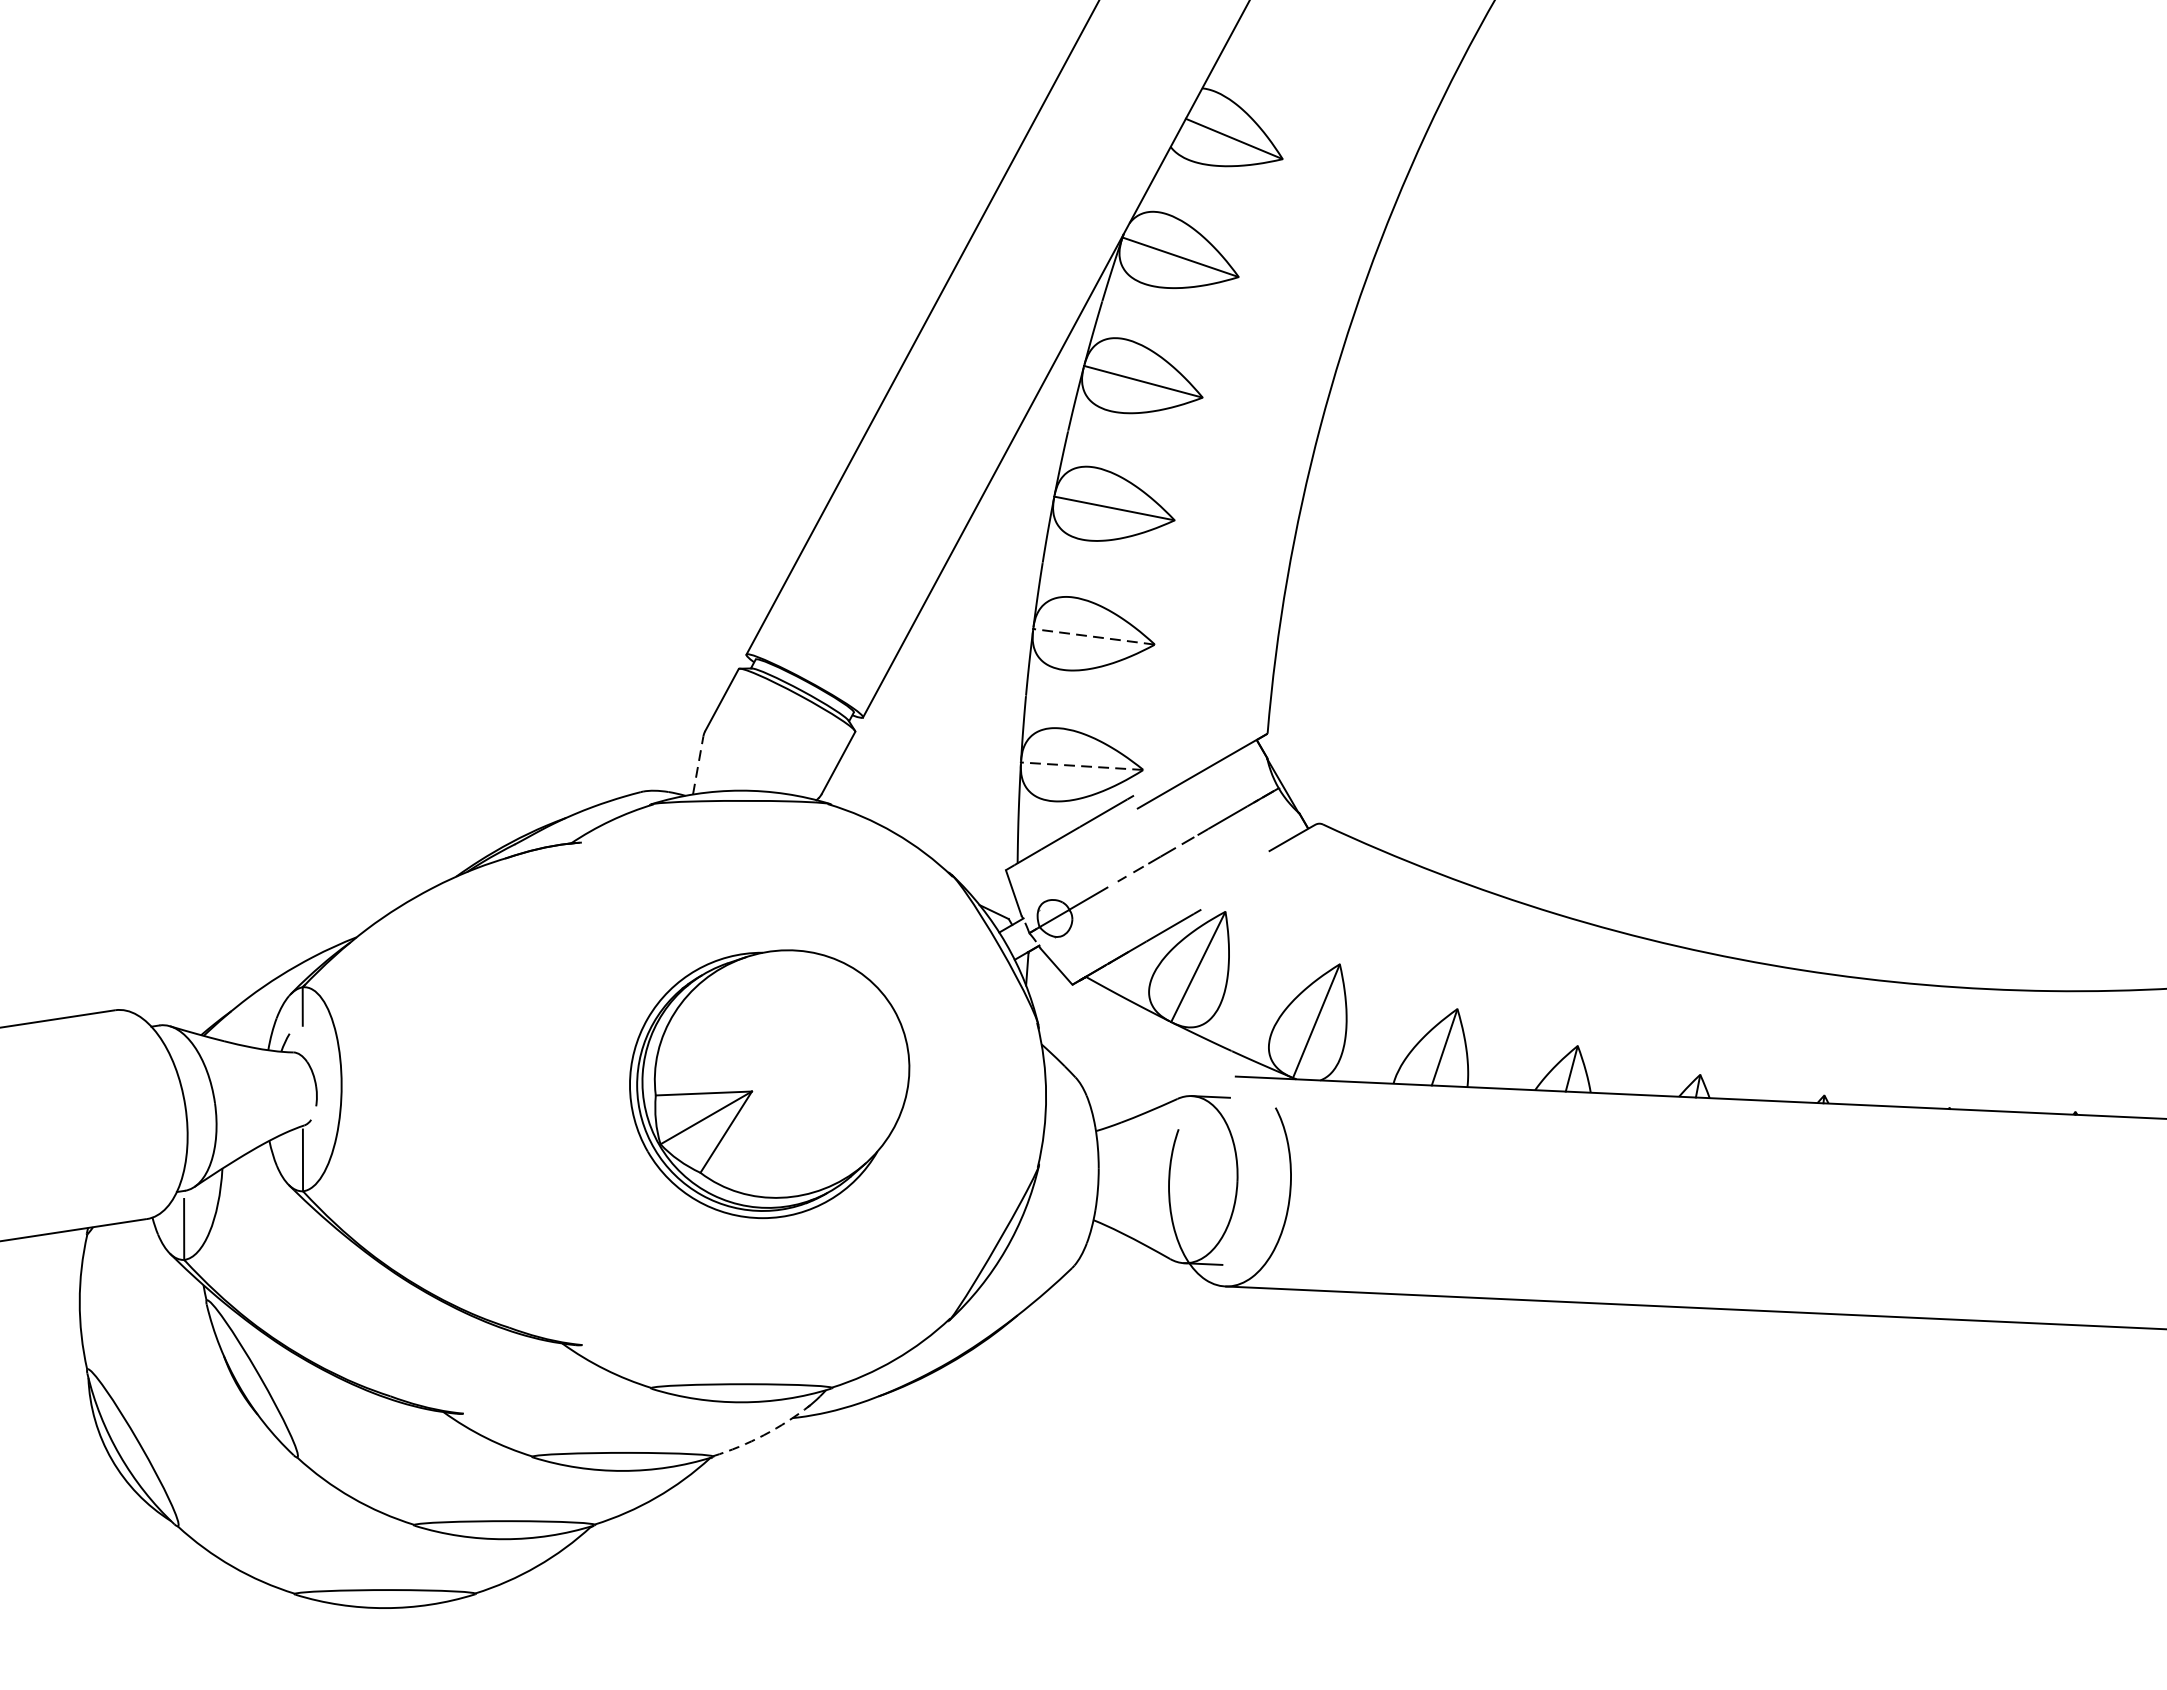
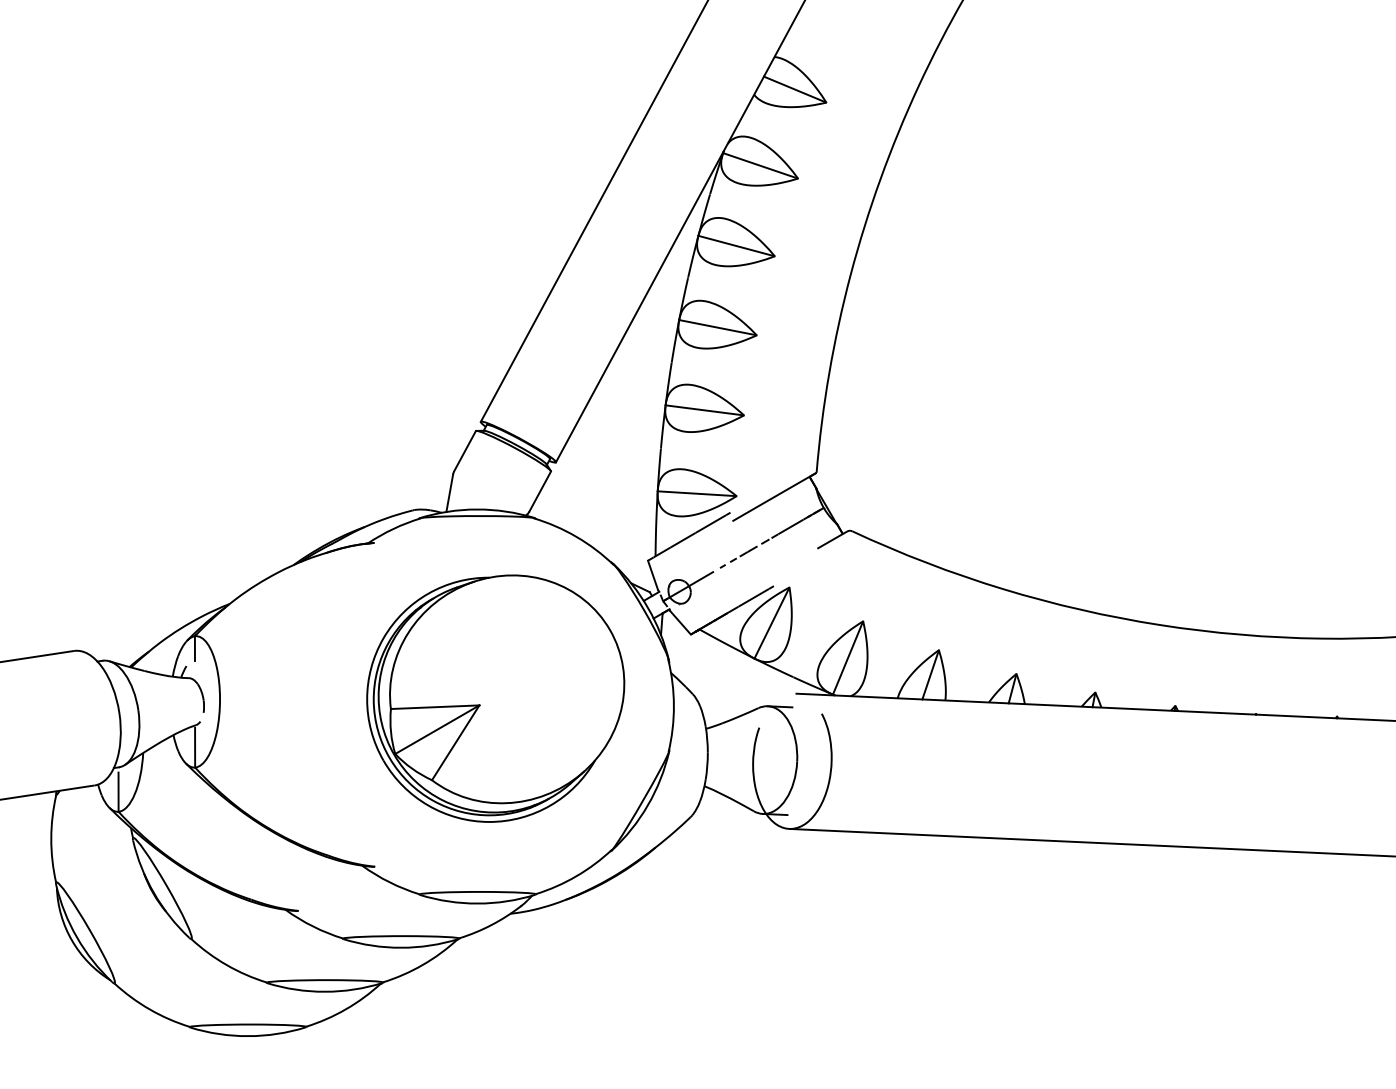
line: (1093, 637) -> (704, 410), dashed -> solid
line: (697, 764) -> (449, 492), dashed -> solid
line: (1081, 765) -> (696, 493), dashed -> solid
part: (769, 1084) -> (495, 698), size x1.43
arc: (764, 1434) -> (492, 924), dashed -> solid

